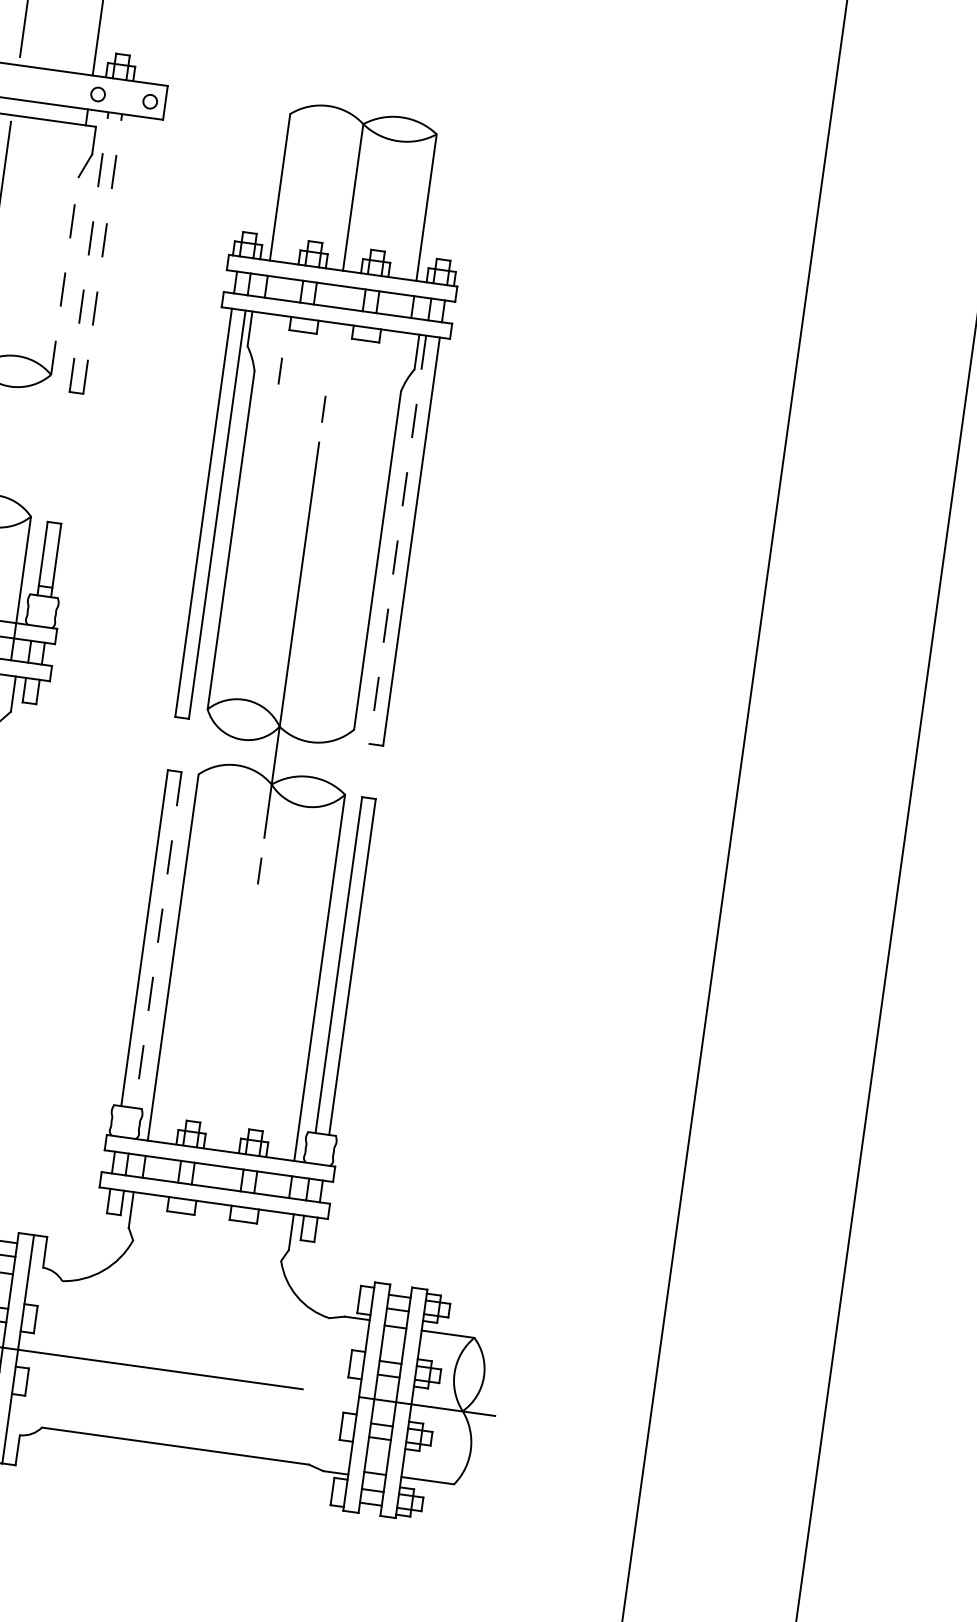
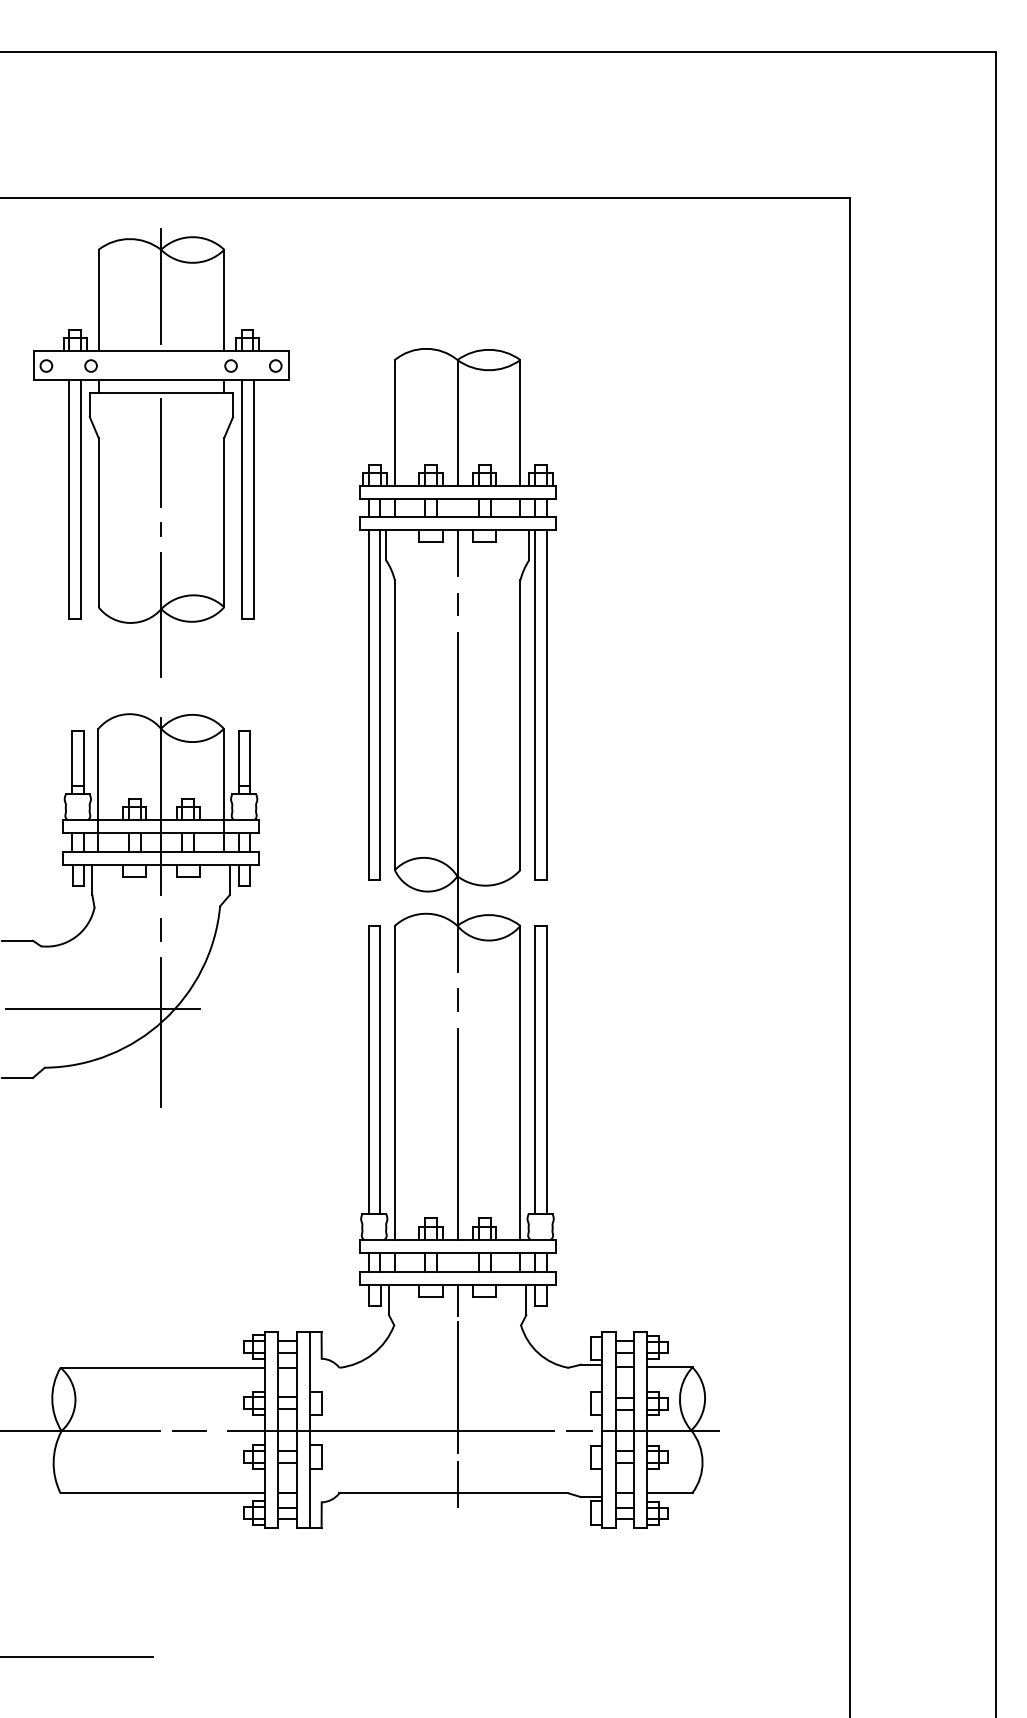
line: (88, 251) -> (241, 499), dashed -> solid
line: (102, 253) -> (253, 499), dashed -> solid
line: (65, 276) -> (224, 522), dashed -> solid
line: (332, 348) -> (457, 552), added
line: (280, 371) -> (416, 577), removed
line: (398, 539) -> (535, 705), dashed -> solid
line: (158, 939) -> (380, 1069), dashed -> solid
line: (238, 1026) -> (457, 1133), added
line: (211, 1221) -> (457, 1300), added
line: (197, 1322) -> (457, 1386), added
line: (332, 1393) -> (579, 1430), added
line: (181, 1436) -> (457, 1484), added

